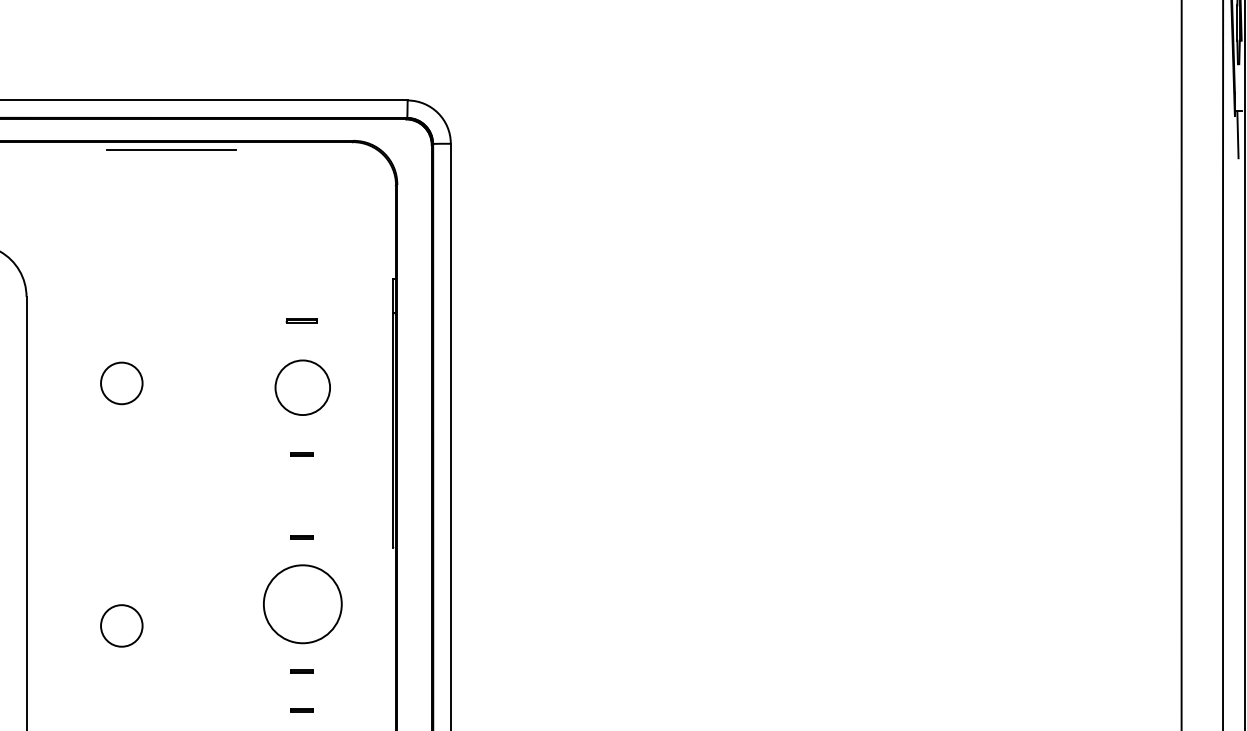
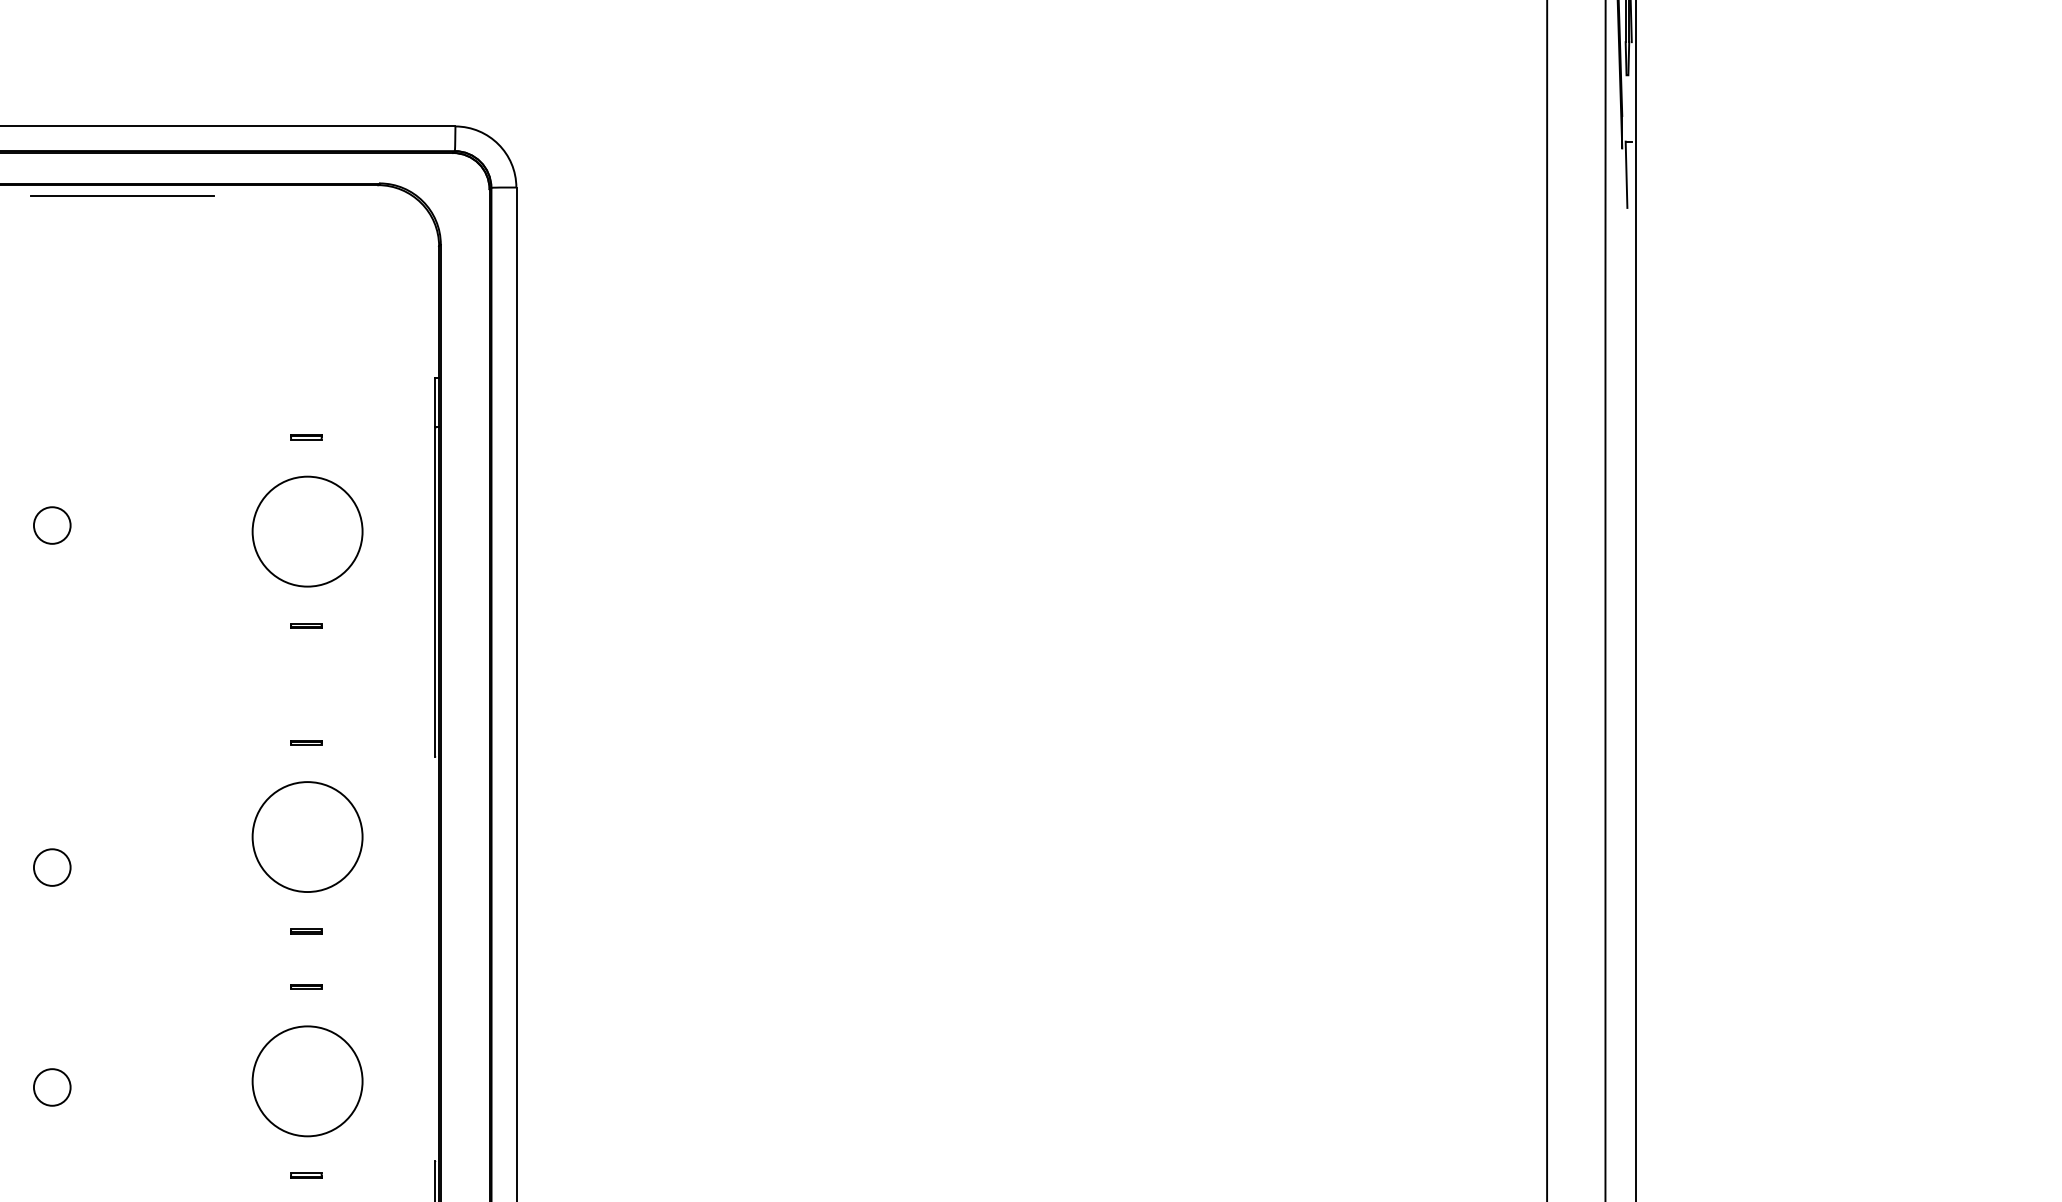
part: (302, 321) -> (306, 437), size x0.71
circle: (121, 383) -> (51, 525), size x0.62
circle: (302, 387) -> (307, 531), size x1.43
circle: (121, 625) -> (51, 867), size x0.62

